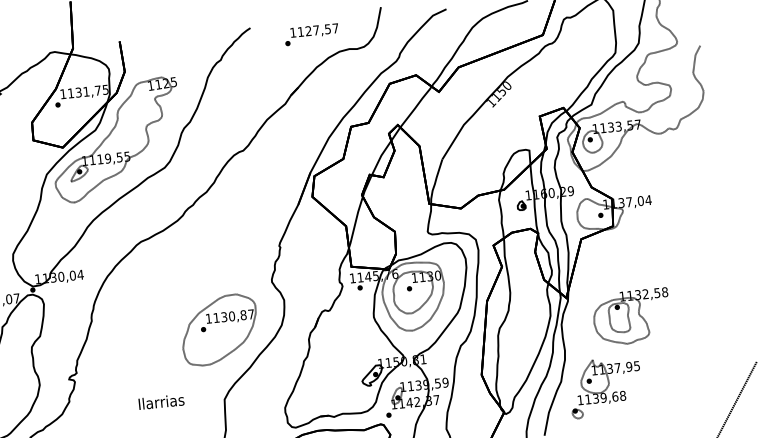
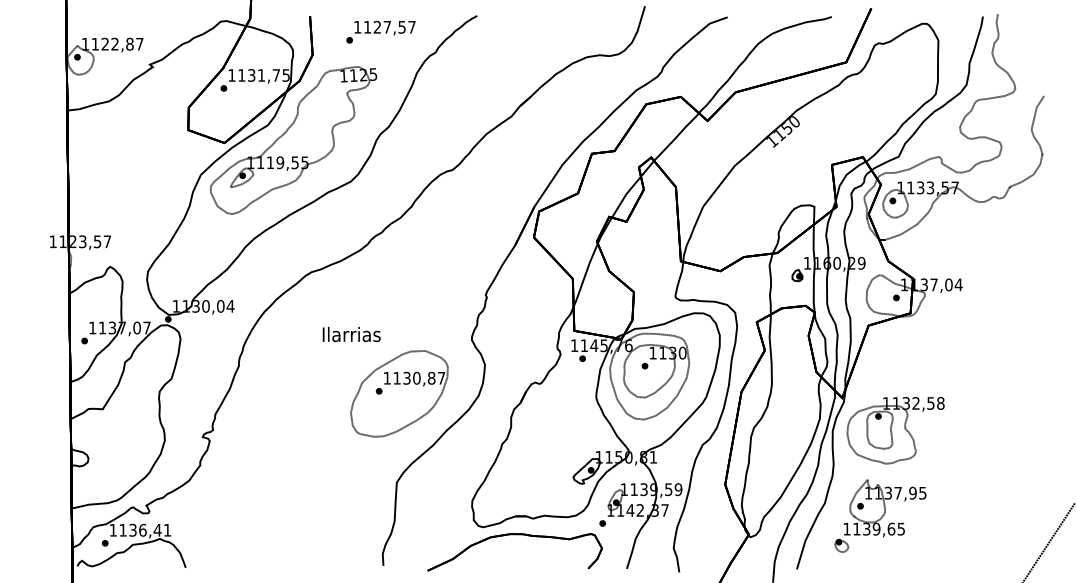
text: (311, 34) -> (380, 31), moved
part: (631, 317) -> (895, 430), moved
text: (623, 395) -> (901, 528), 1139,68 -> 1139,65
text: (161, 401) -> (351, 334), moved

